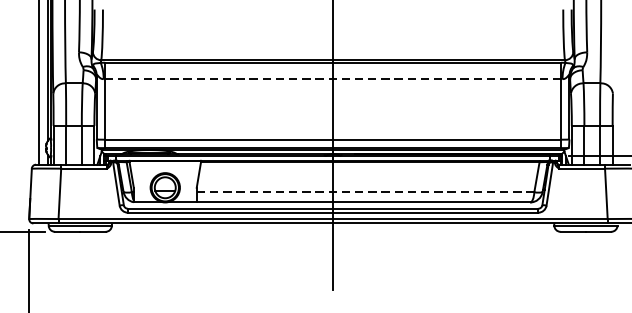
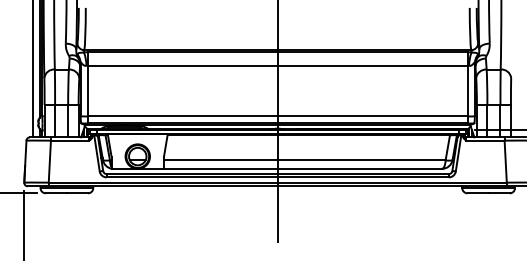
line: (332, 78) -> (277, 65), dashed -> solid
line: (365, 192) -> (304, 160), dashed -> solid

